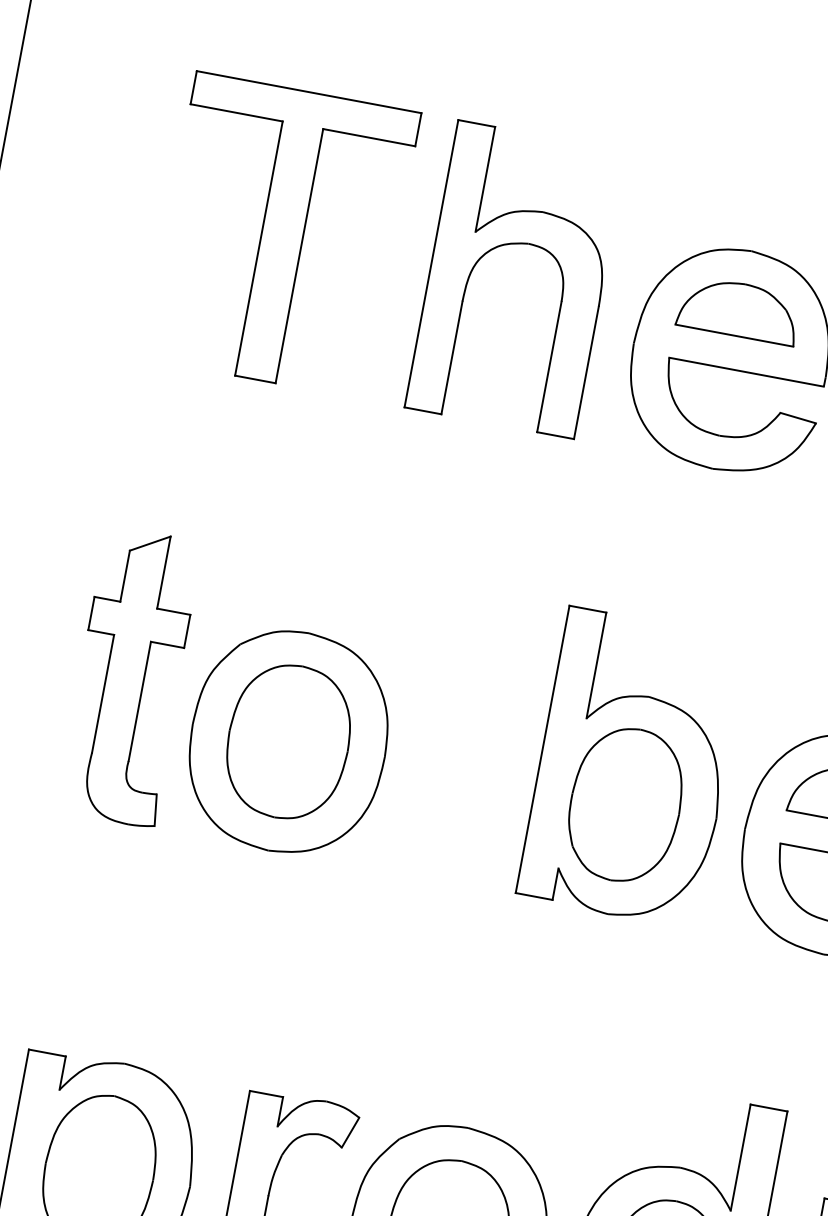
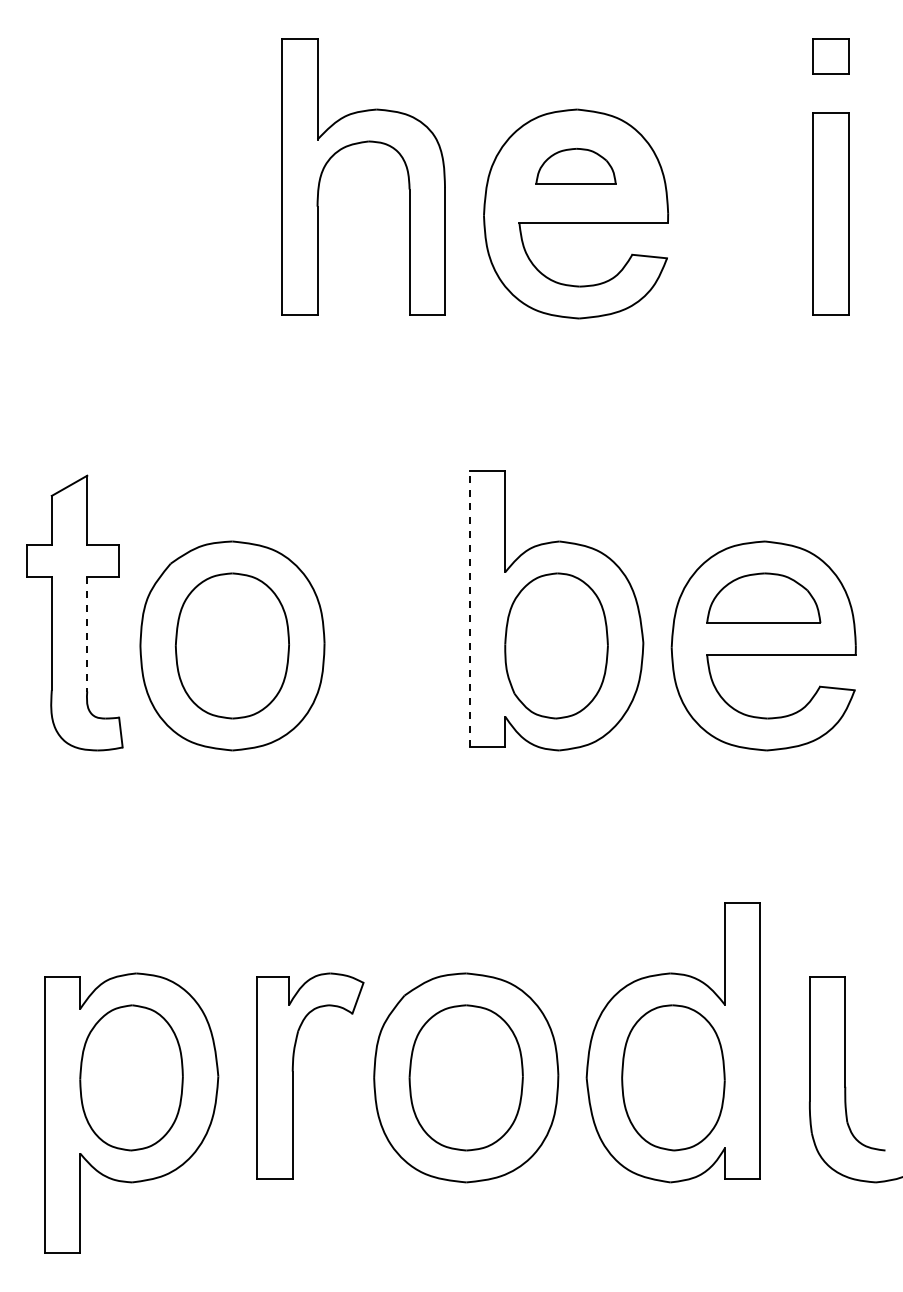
part: (282, 235) -> (138, 176), removed
part: (738, 308) -> (575, 165), size x0.7
line: (140, 701) -> (87, 634), solid -> dashed
line: (542, 749) -> (469, 608), solid -> dashed

